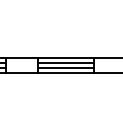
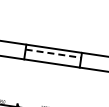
line: (66, 62) -> (54, 53), solid -> dashed
line: (65, 67) -> (52, 58), removed

